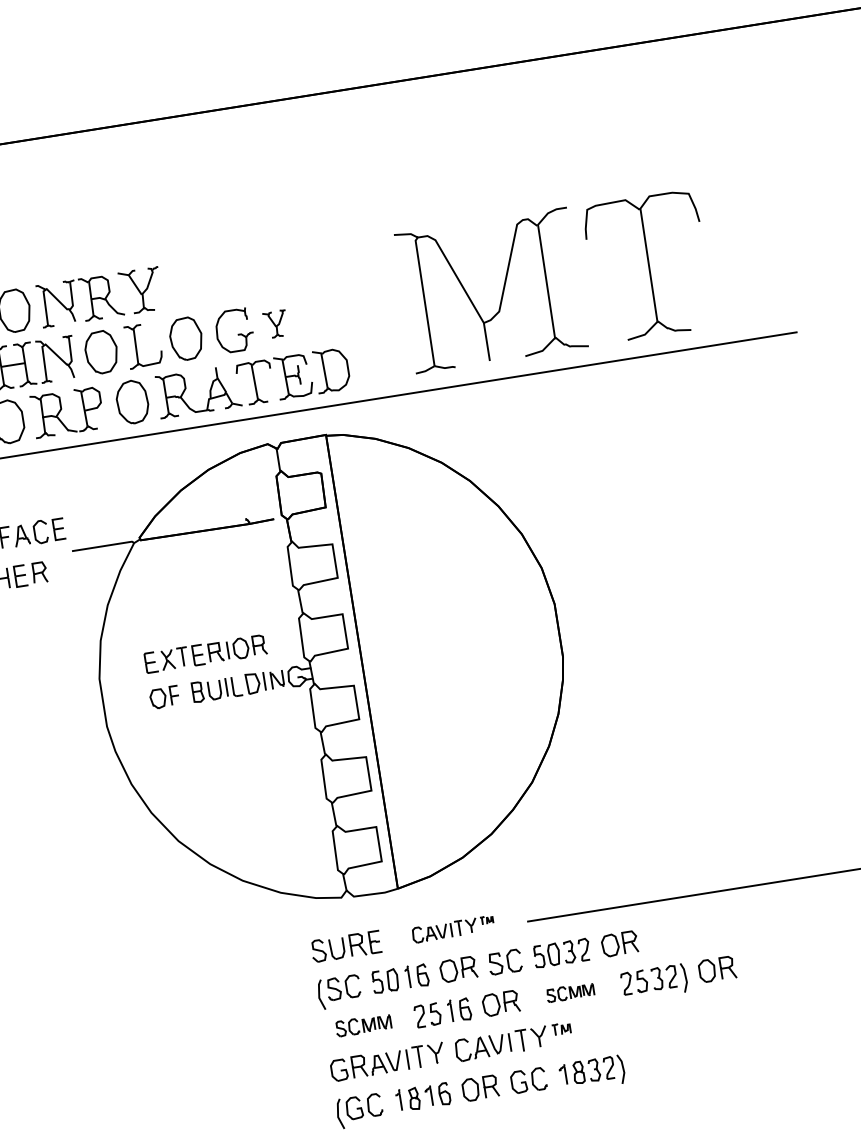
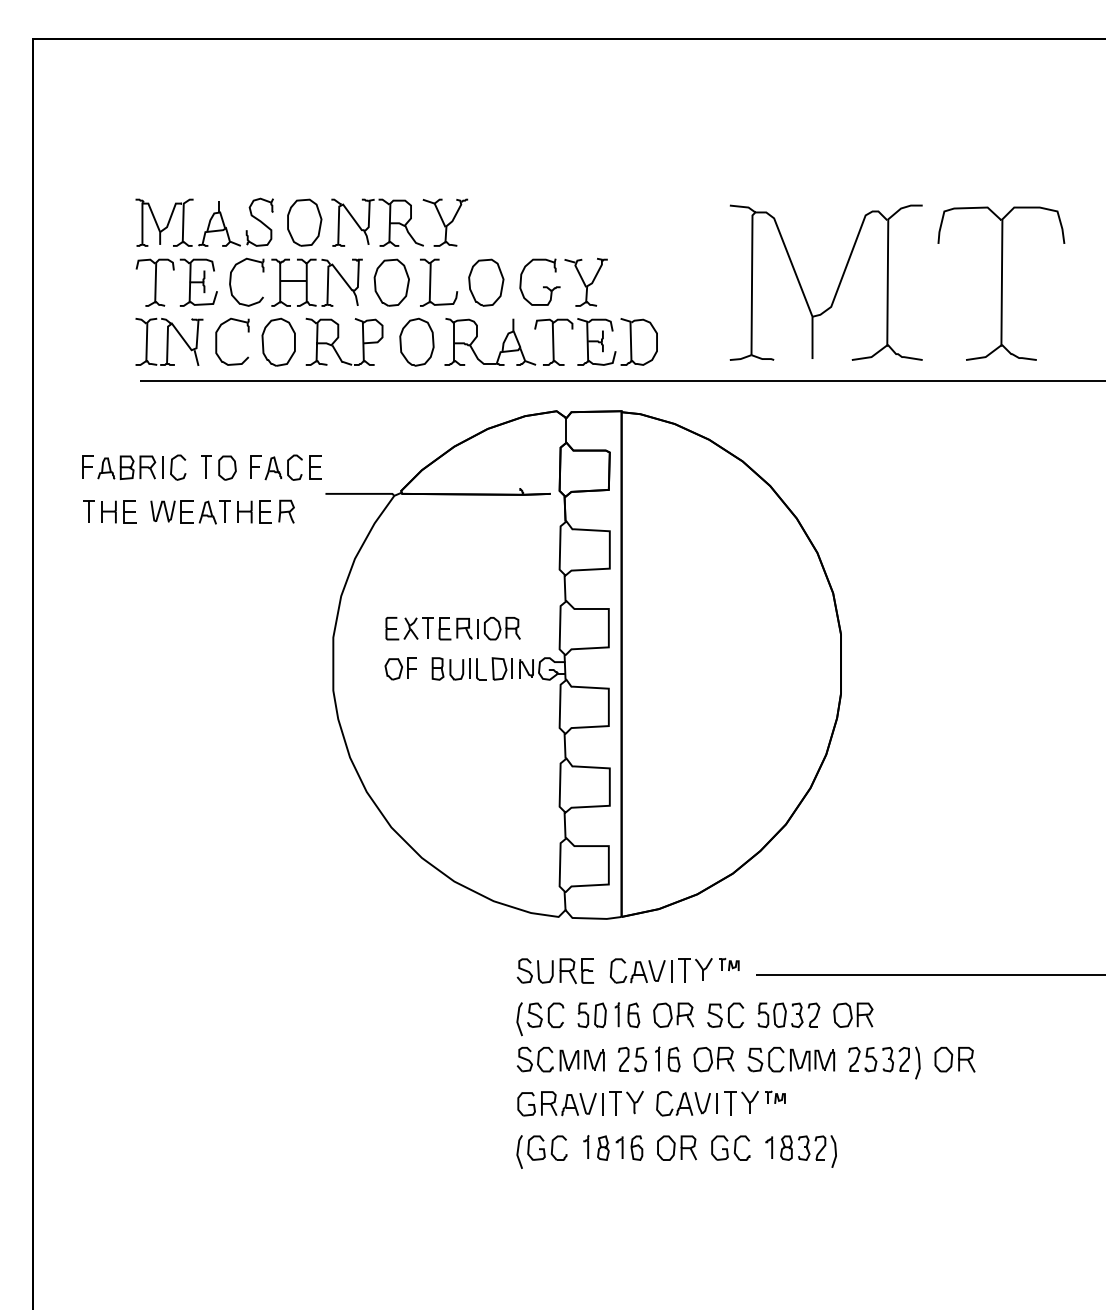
part: (275, 323) -> (585, 281), size x1.67
part: (452, 929) -> (674, 970), size x1.43
part: (570, 992) -> (791, 1059), size x1.67
part: (363, 1025) -> (560, 1059), size x1.43

